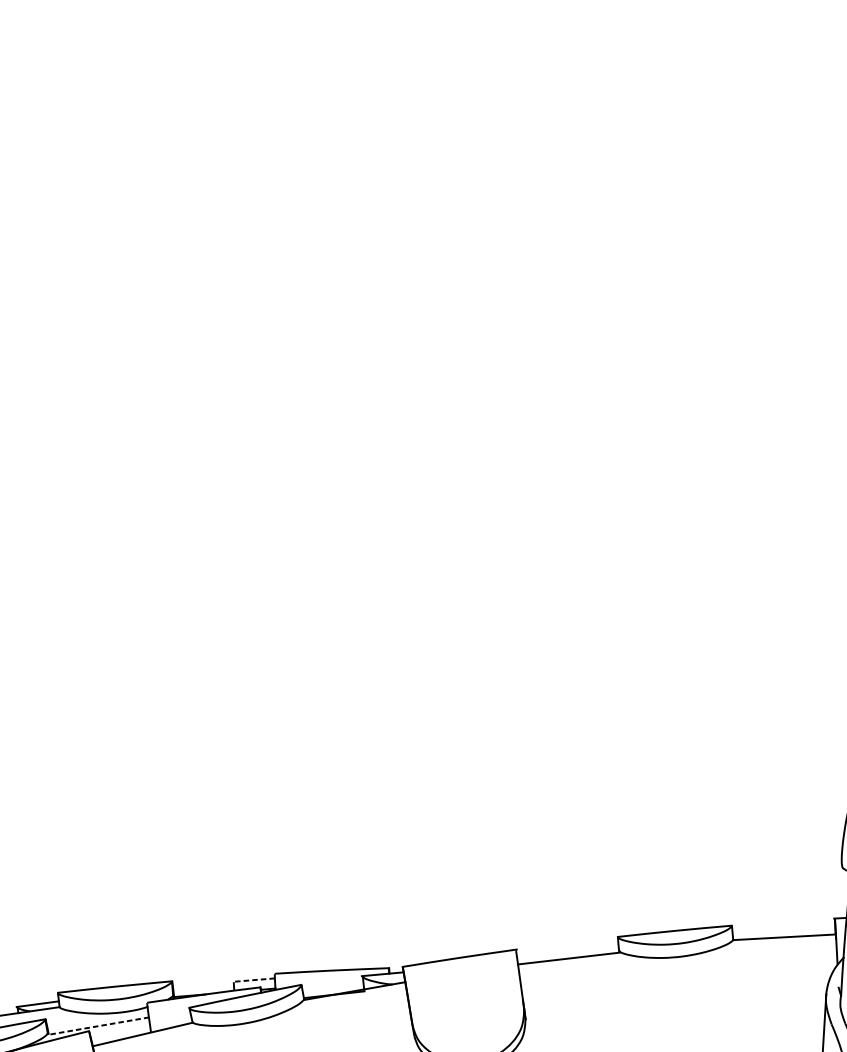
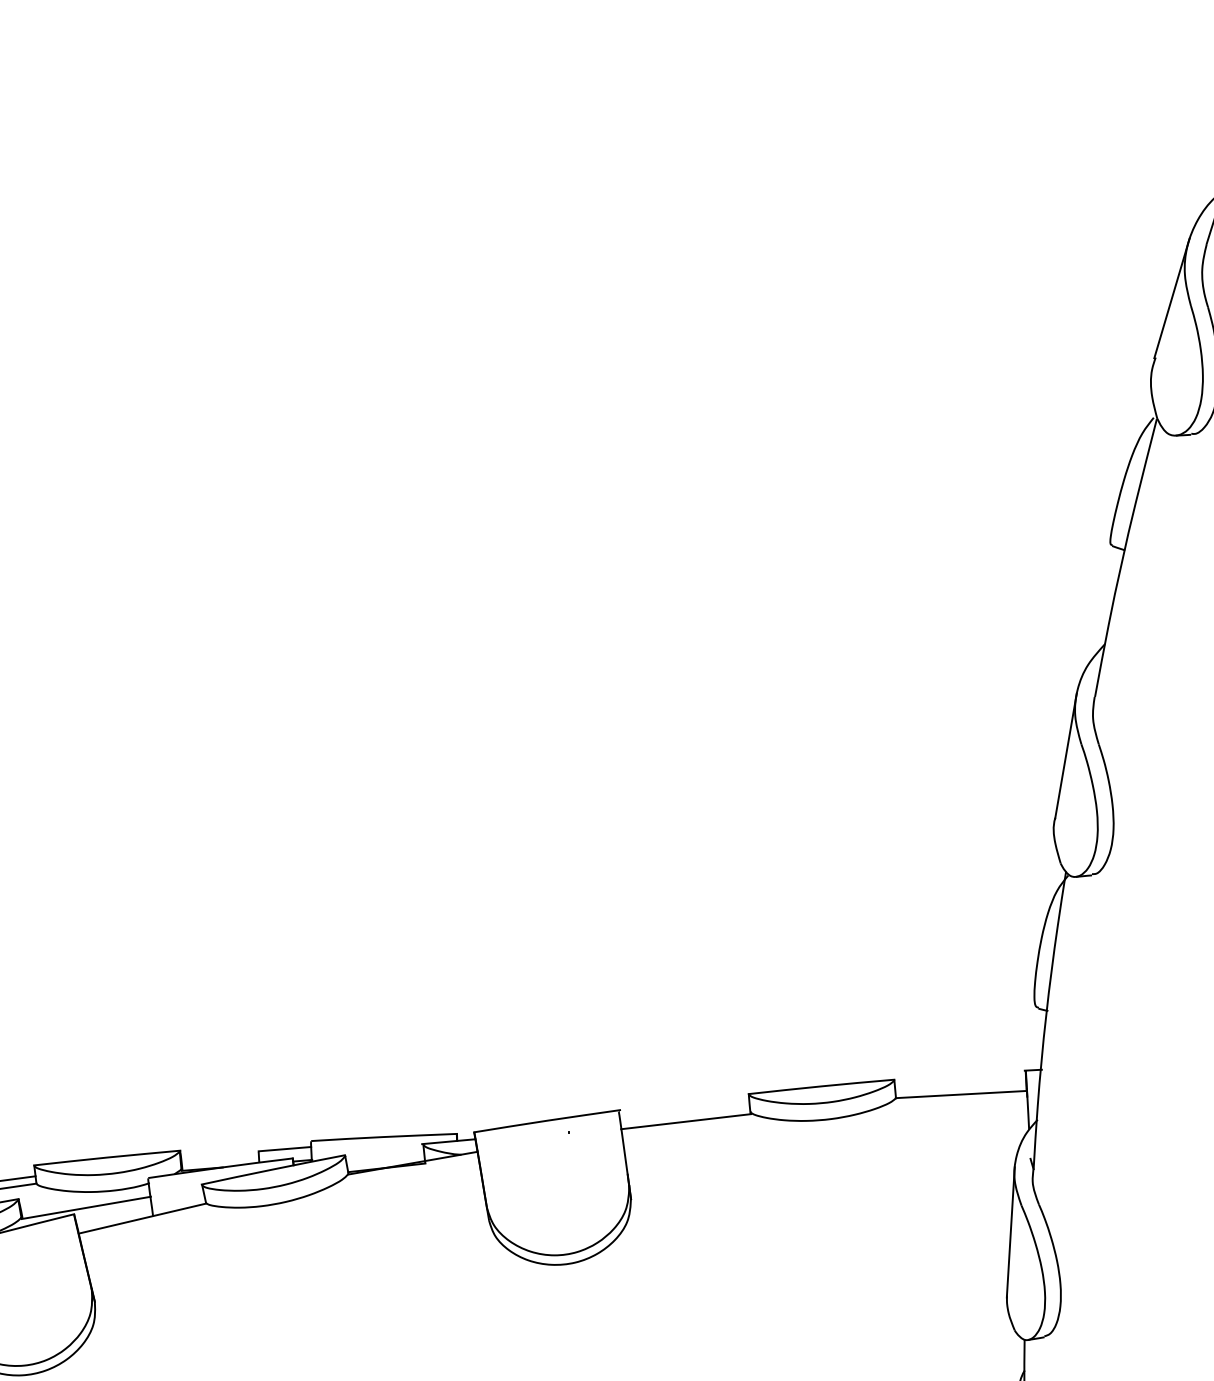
line: (254, 980) -> (284, 1149), dashed -> solid
line: (98, 1025) -> (86, 1207), dashed -> solid

